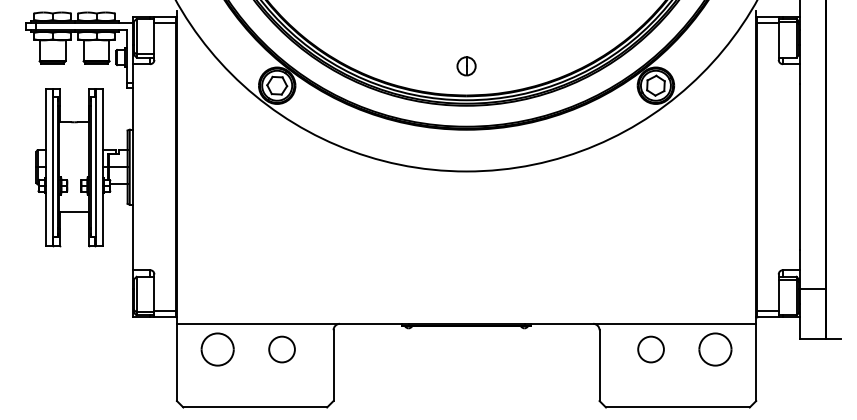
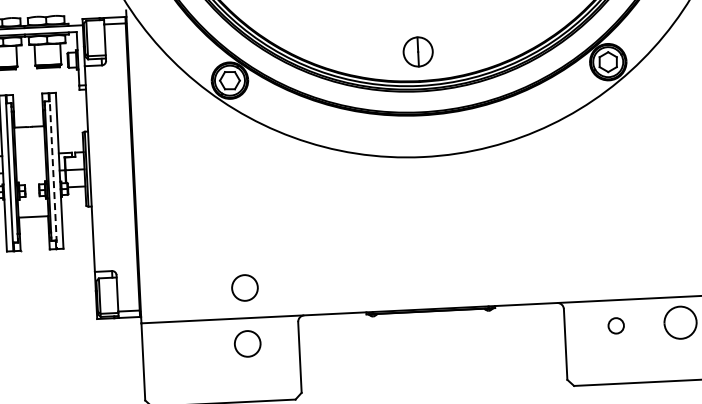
part: (466, 66) -> (418, 52), size x1.6
line: (96, 167) -> (53, 171), solid -> dashed
circle: (281, 293) -> (244, 287), added
part: (217, 349) -> (183, 347), removed
circle: (650, 349) -> (615, 325), size x0.6

